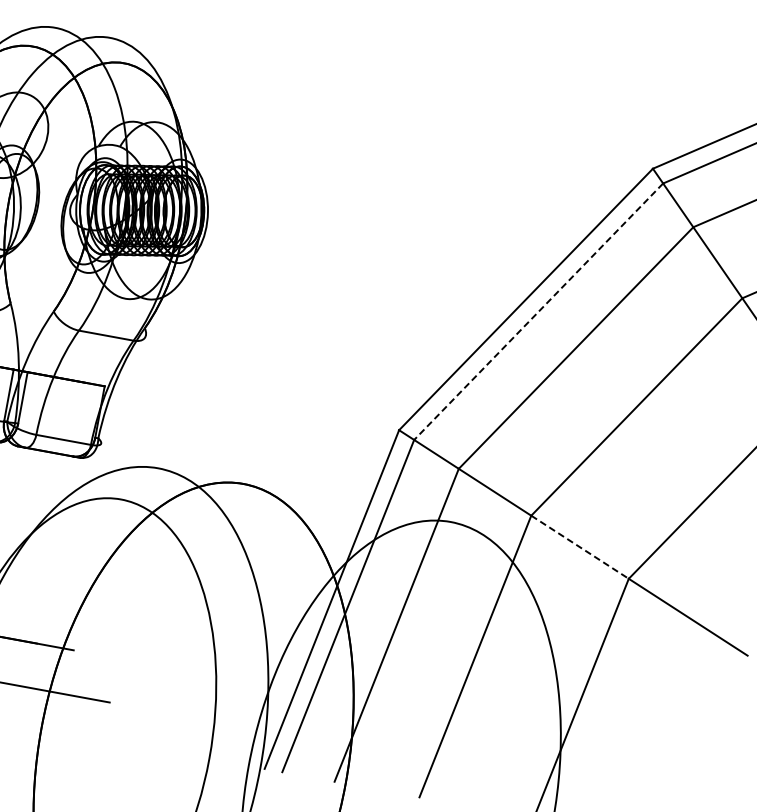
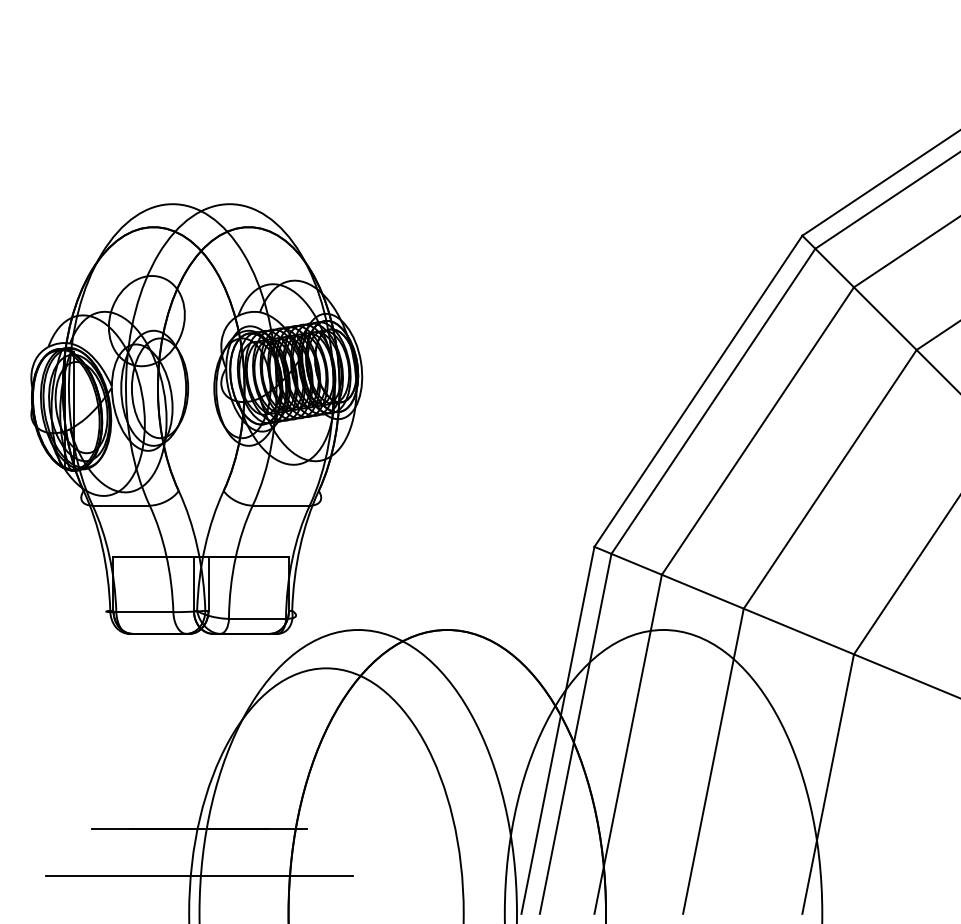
line: (538, 311) -> (713, 401), dashed -> solid
line: (579, 547) -> (798, 631), dashed -> solid

